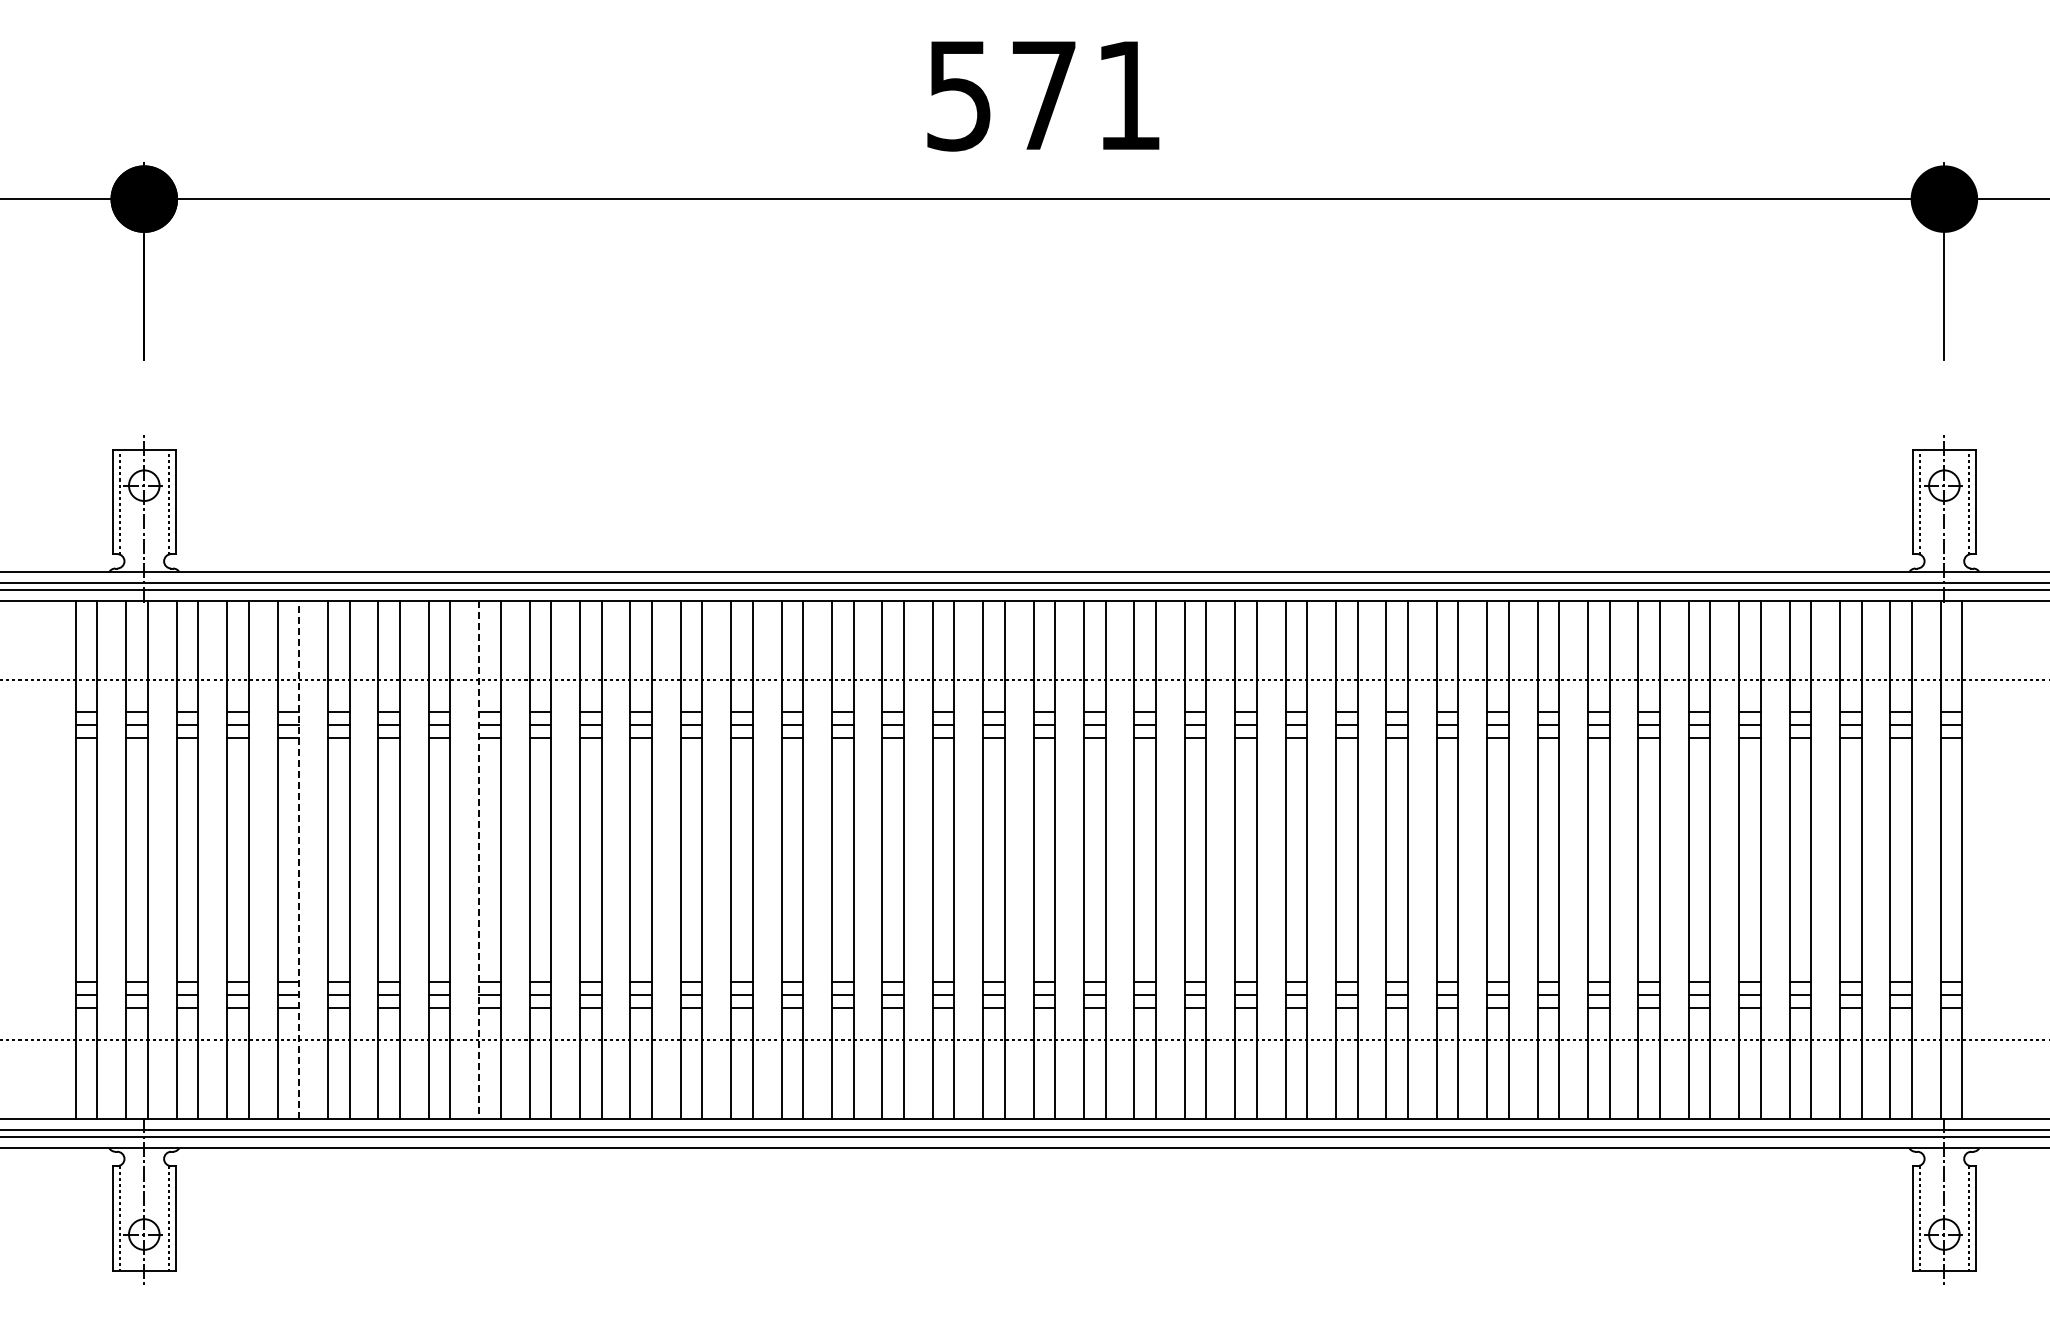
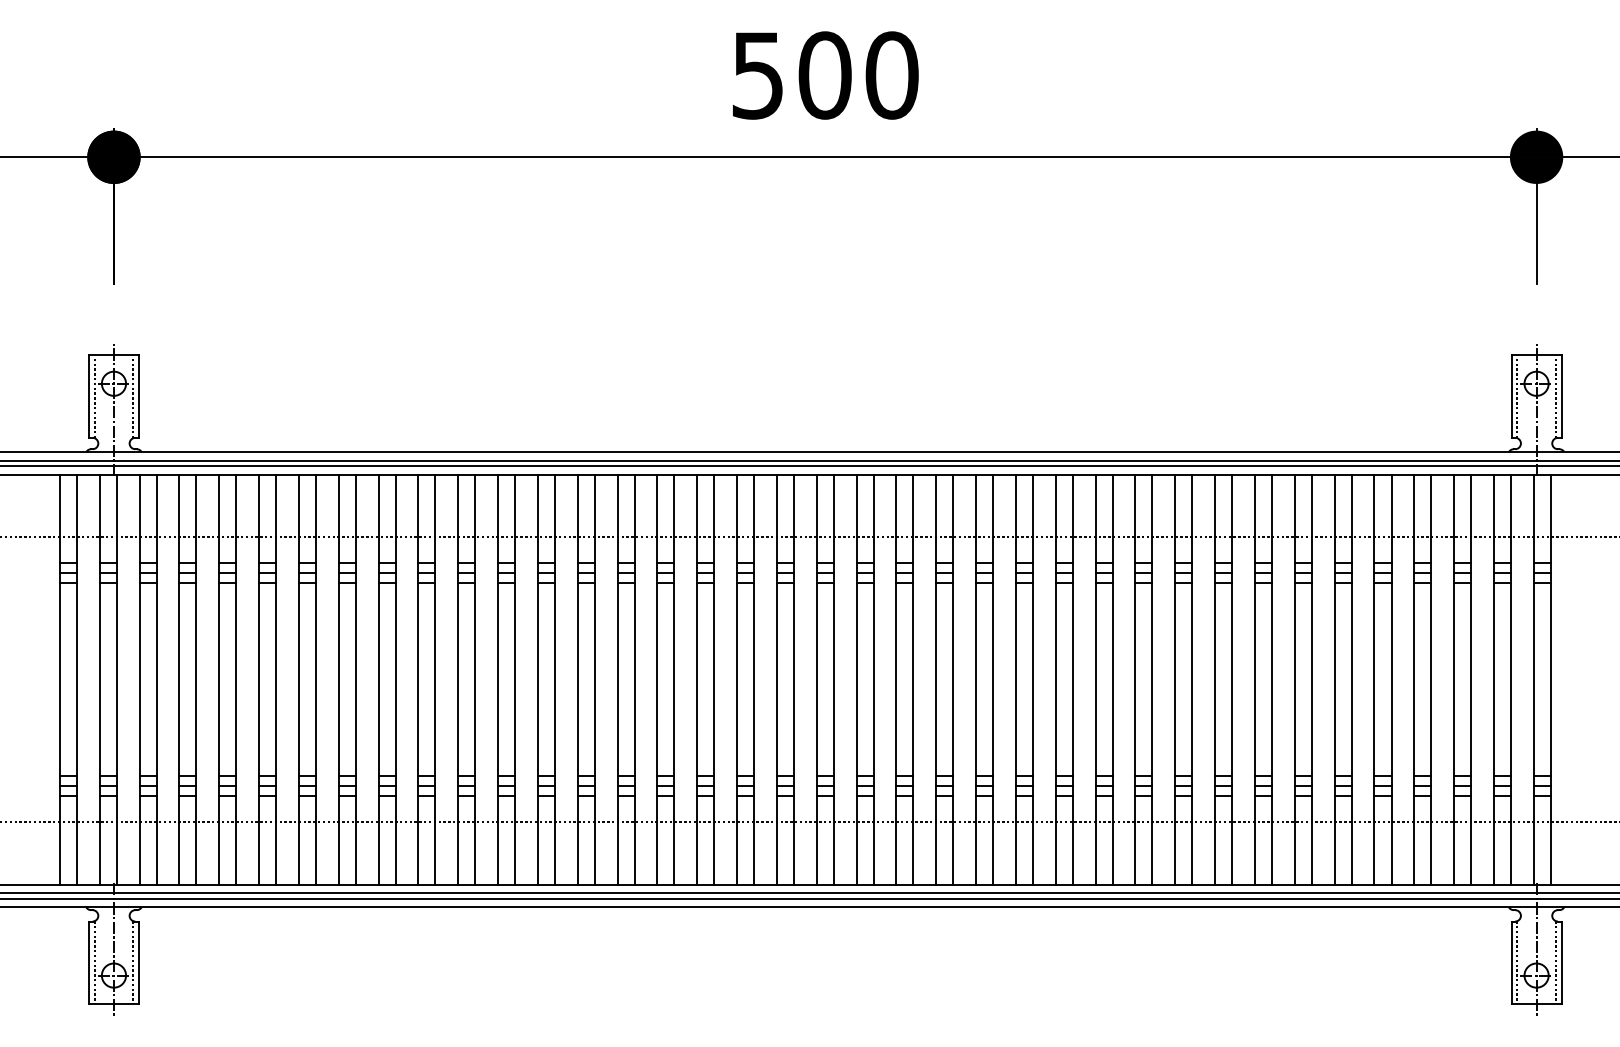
text: (1086, 95) -> (858, 75), 571 -> 500
line: (299, 859) -> (236, 679), dashed -> solid
line: (479, 860) -> (378, 679), dashed -> solid

